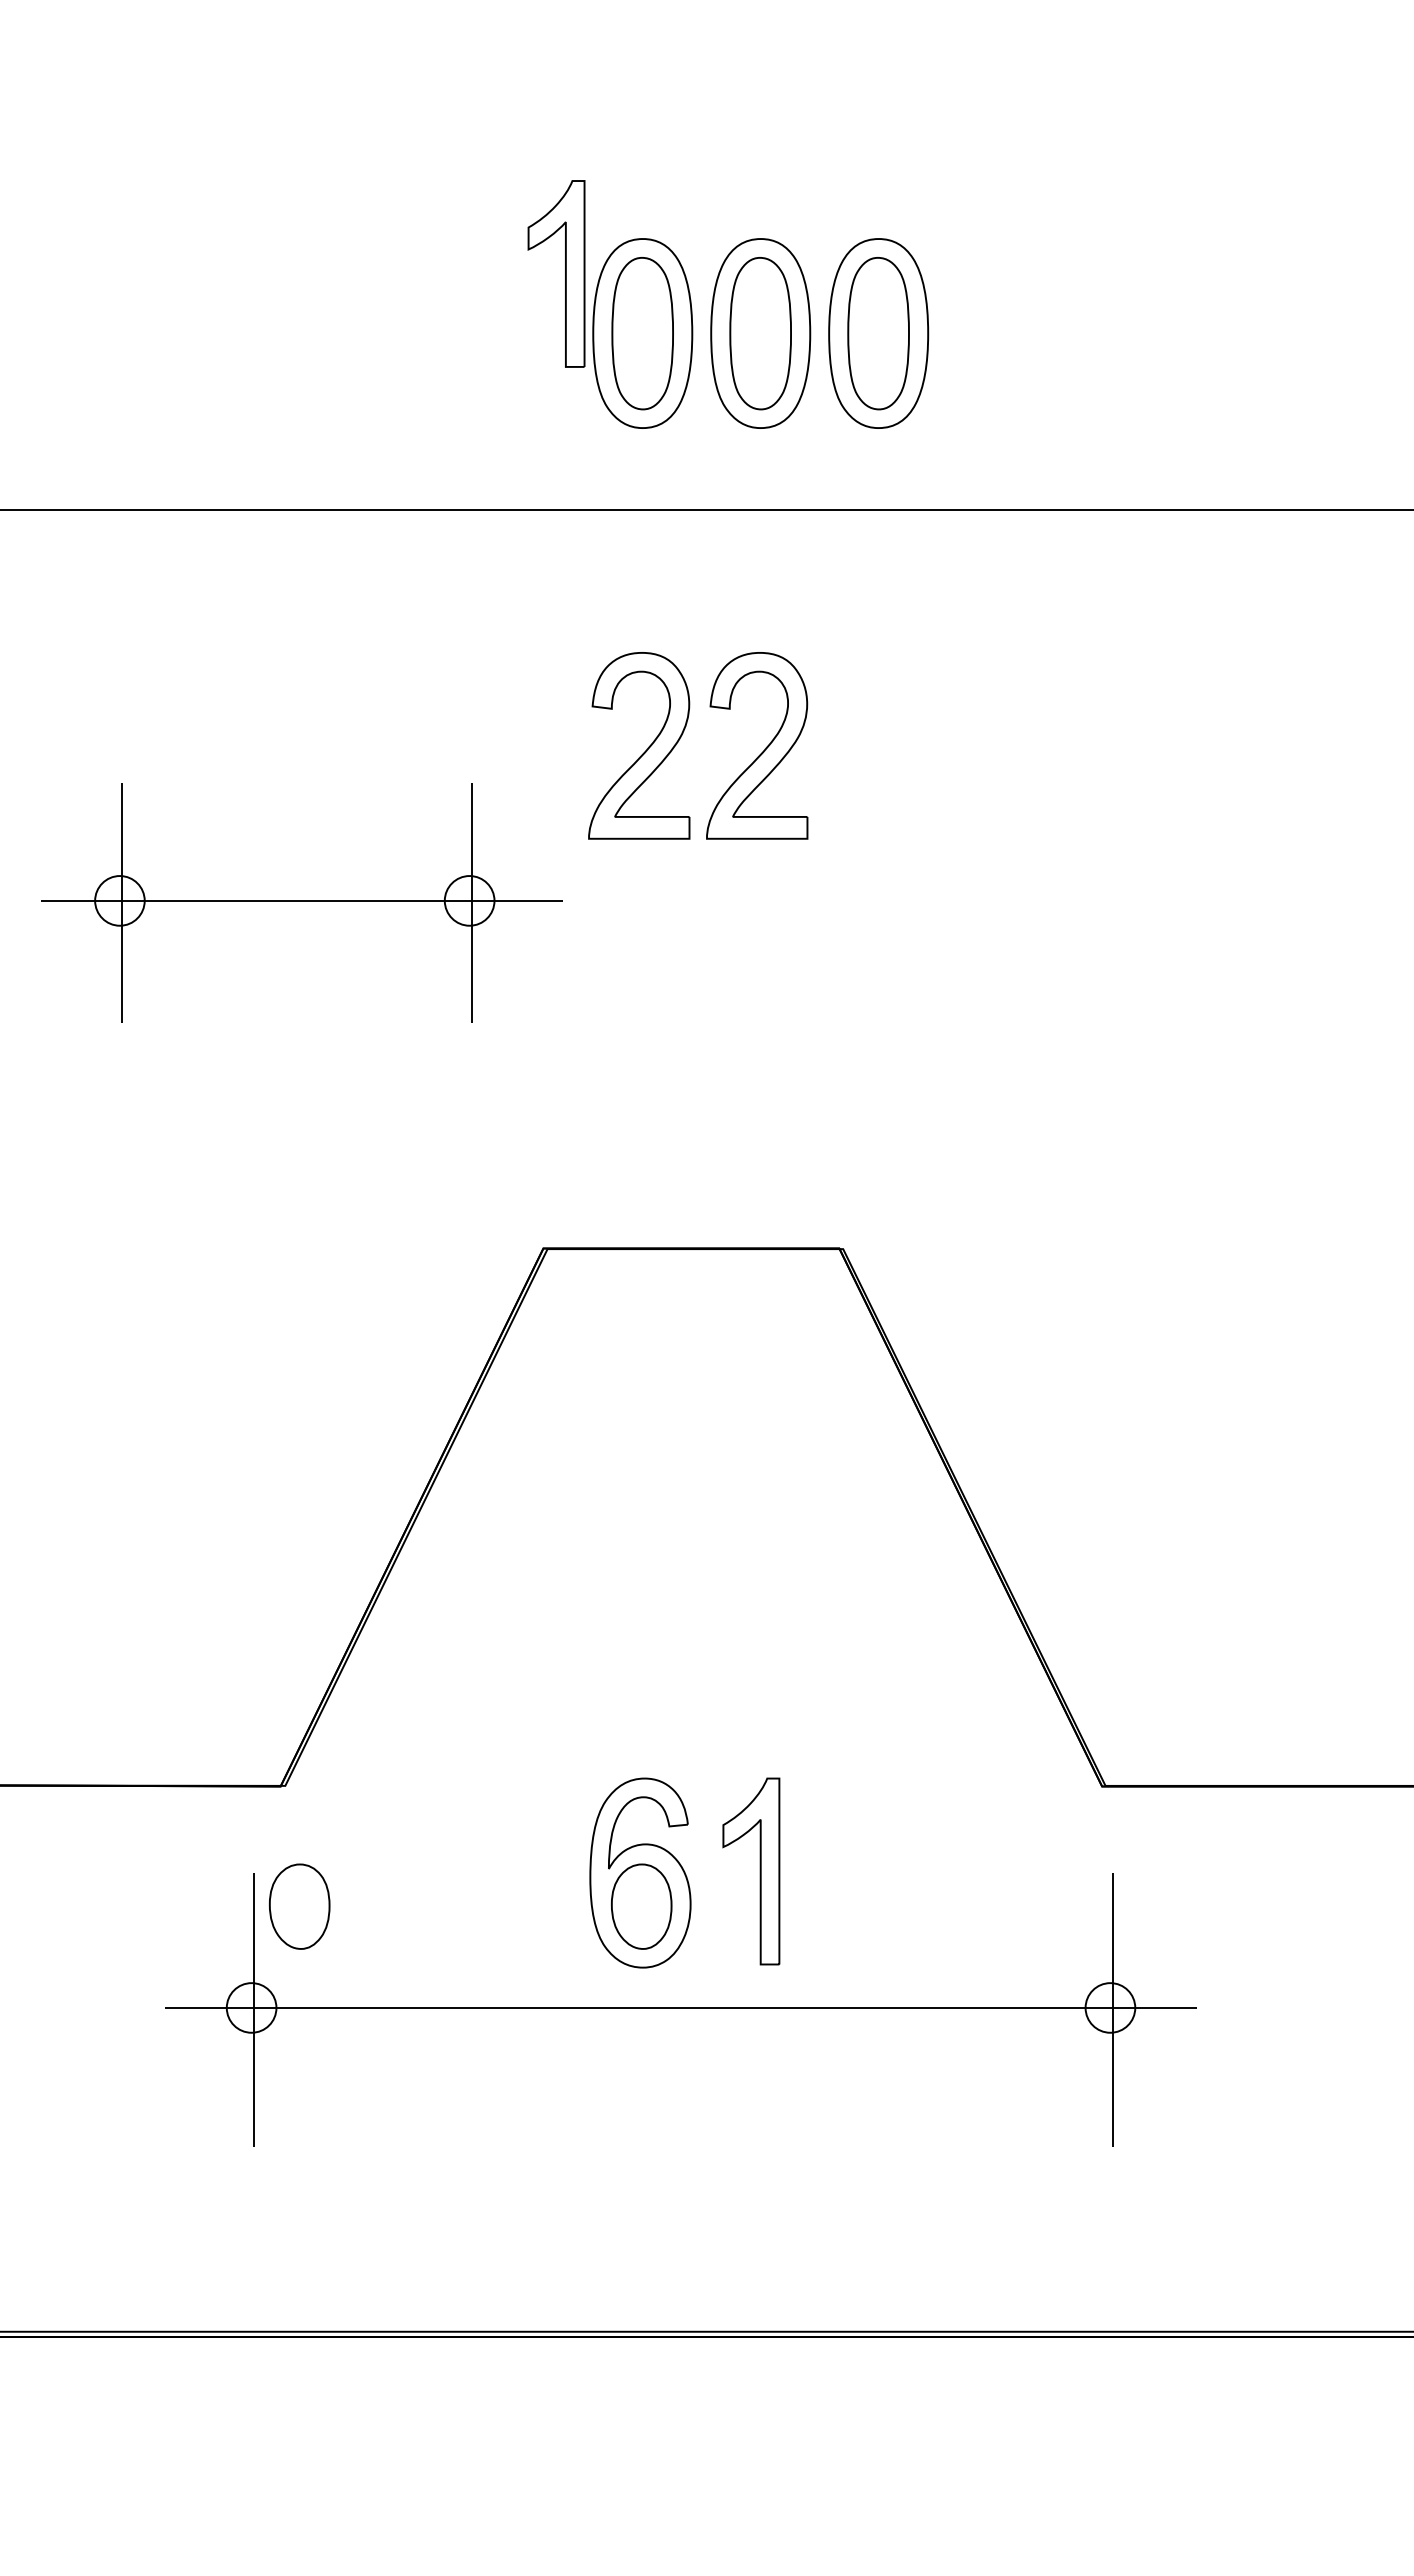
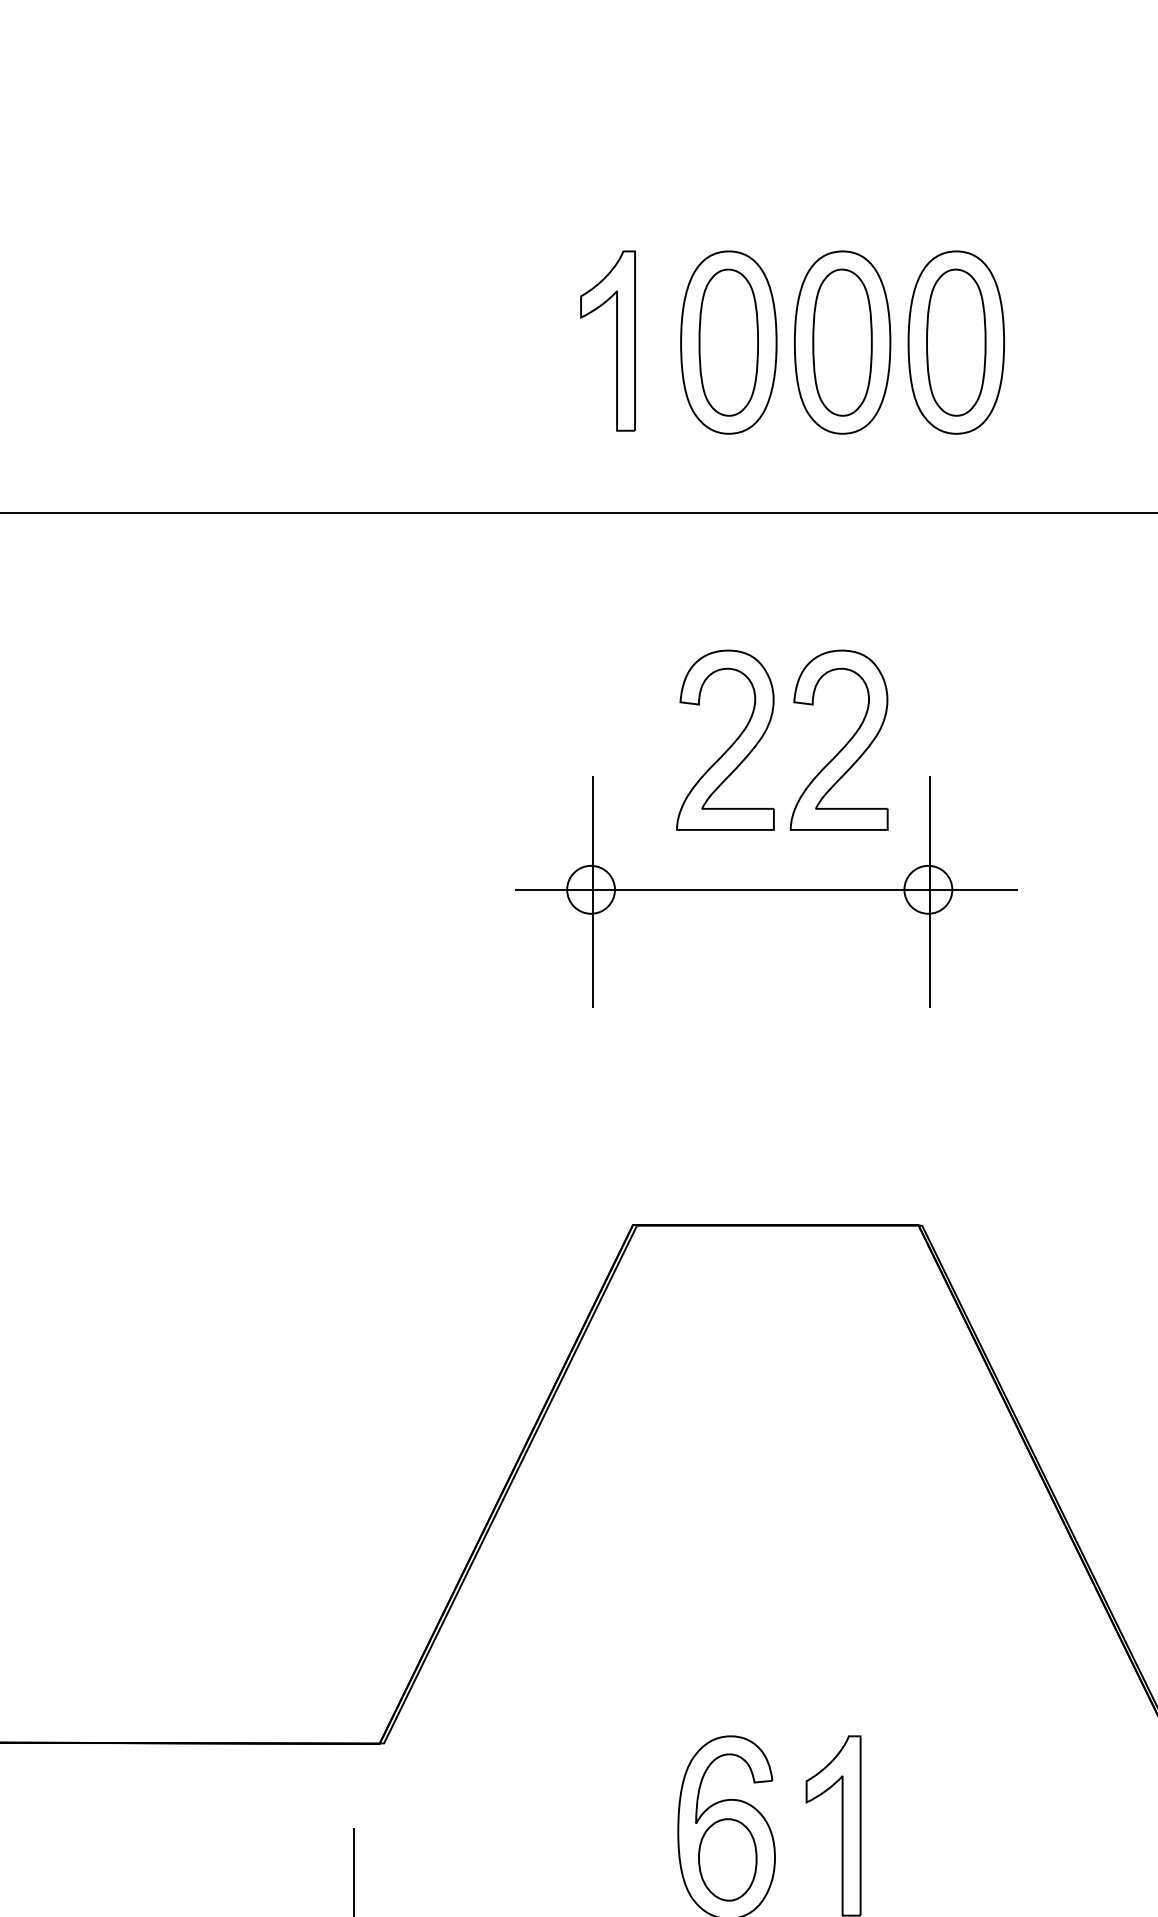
part: (565, 273) -> (616, 340), moved
part: (301, 902) -> (766, 891), moved
part: (299, 1906) -> (397, 1859), removed

